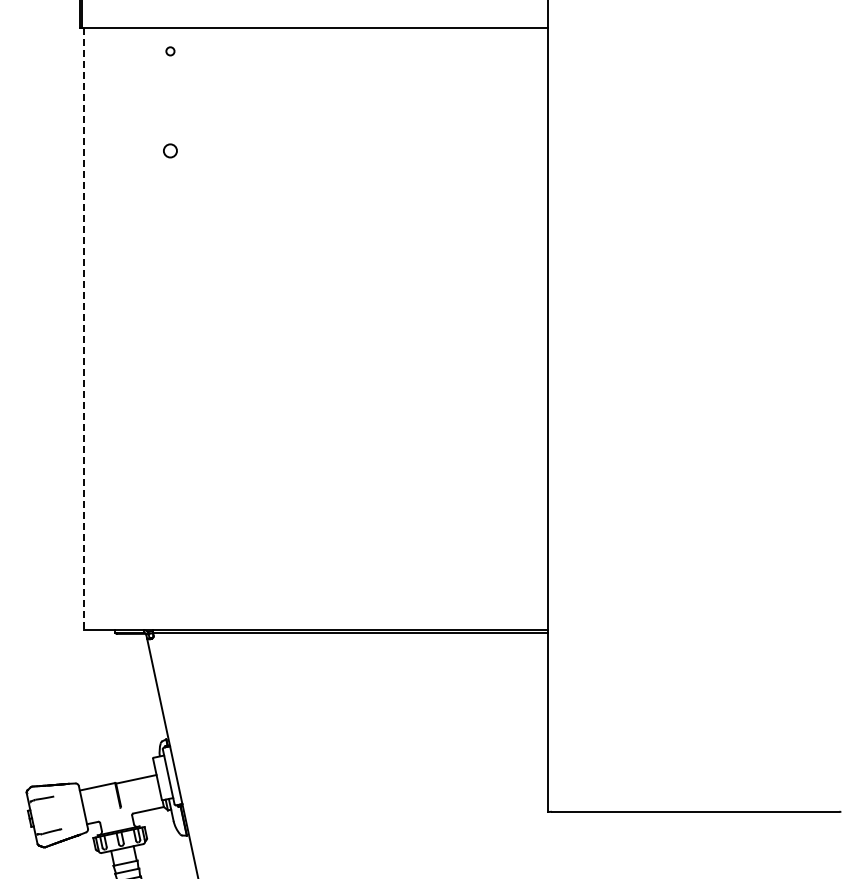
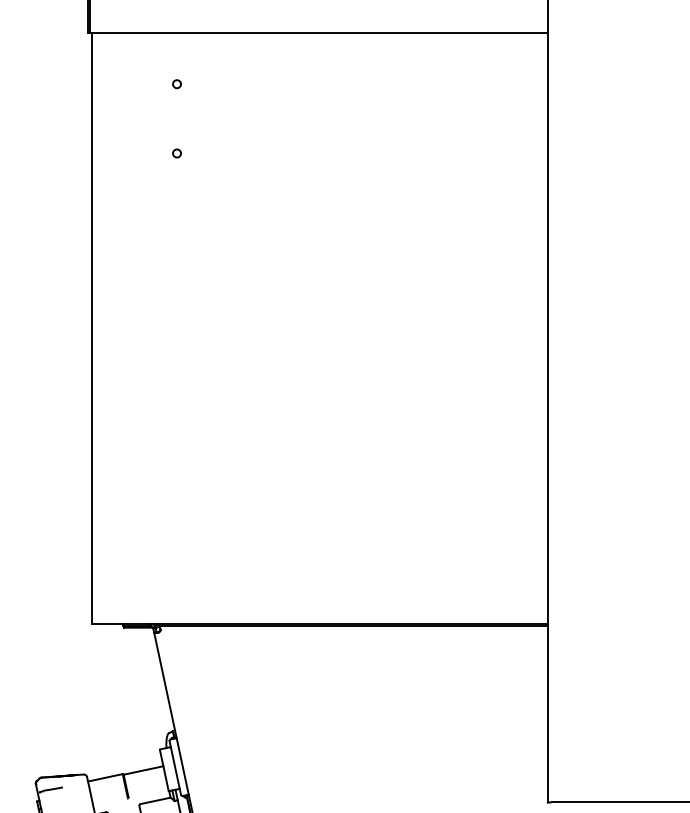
circle: (170, 51) -> (177, 84), moved
circle: (170, 150) -> (177, 153), size x0.62
line: (84, 329) -> (92, 328), dashed -> solid

